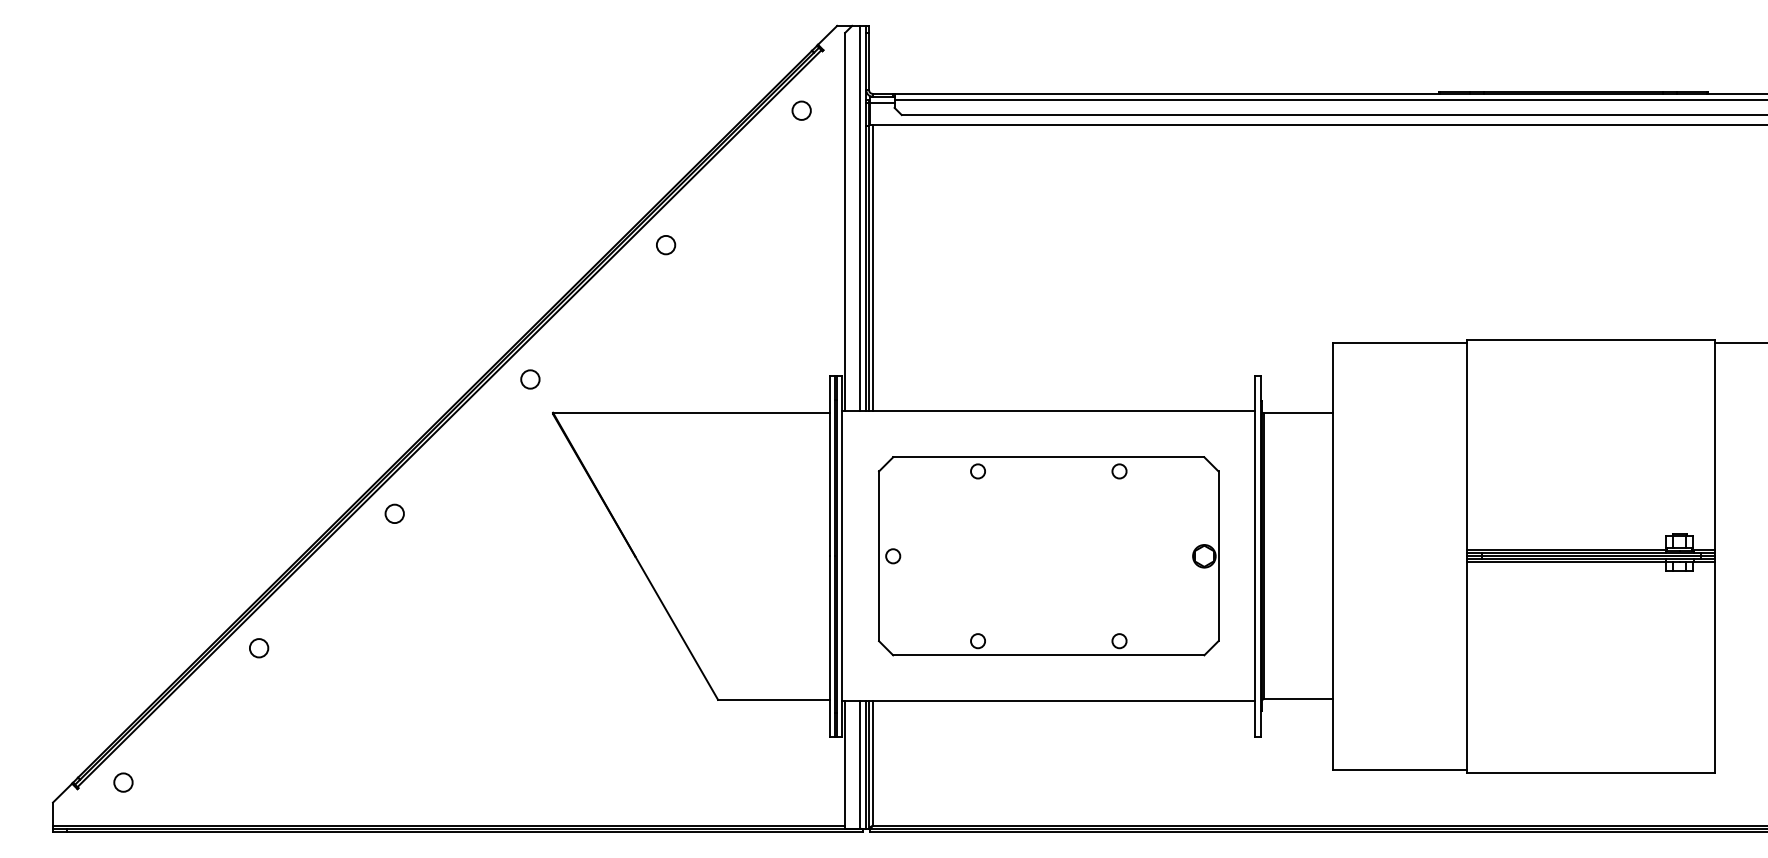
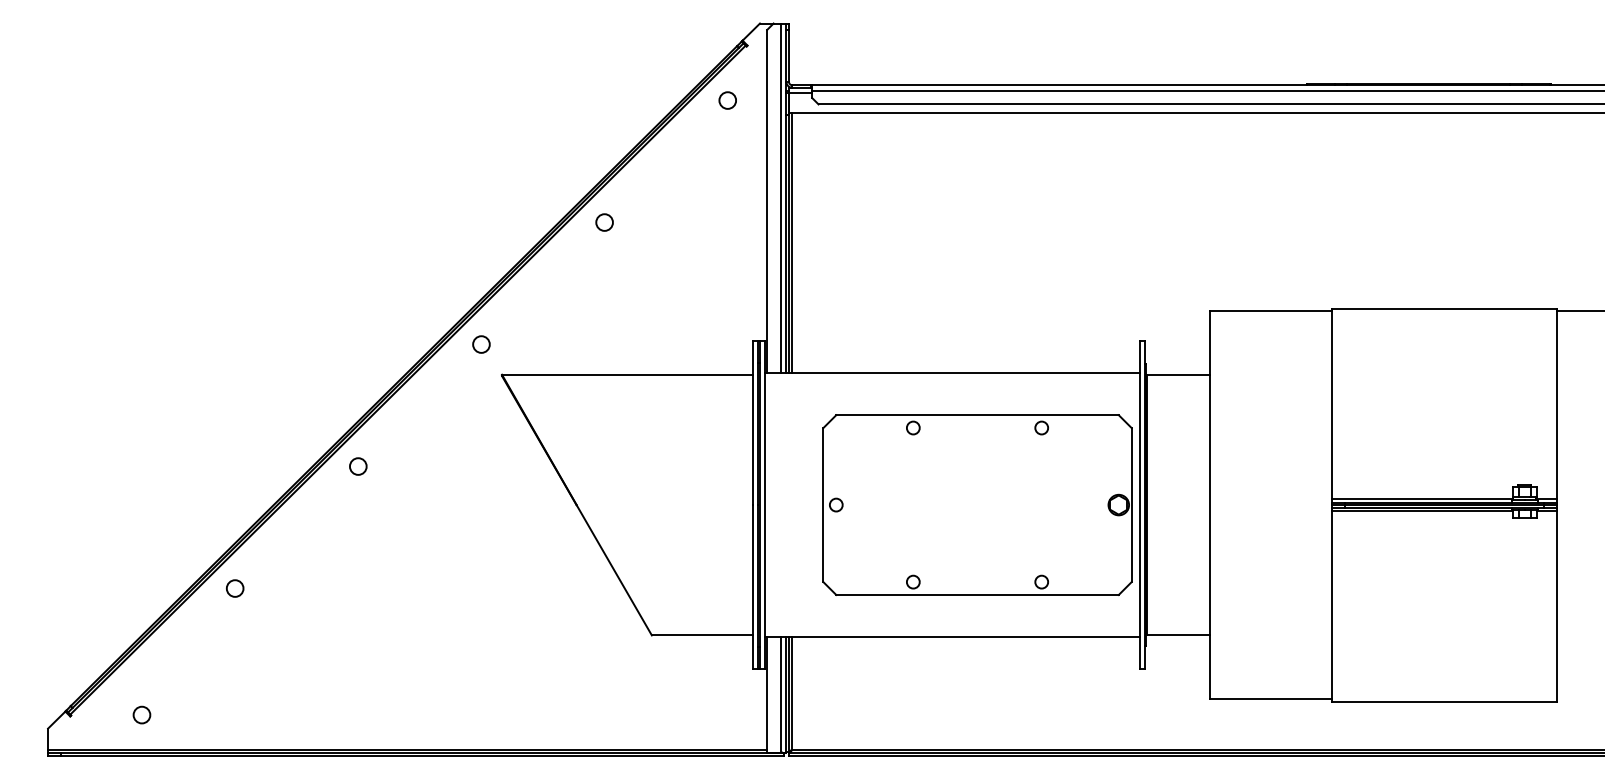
part: (1048, 556) -> (977, 505), moved
circle: (123, 782) -> (142, 714), moved

